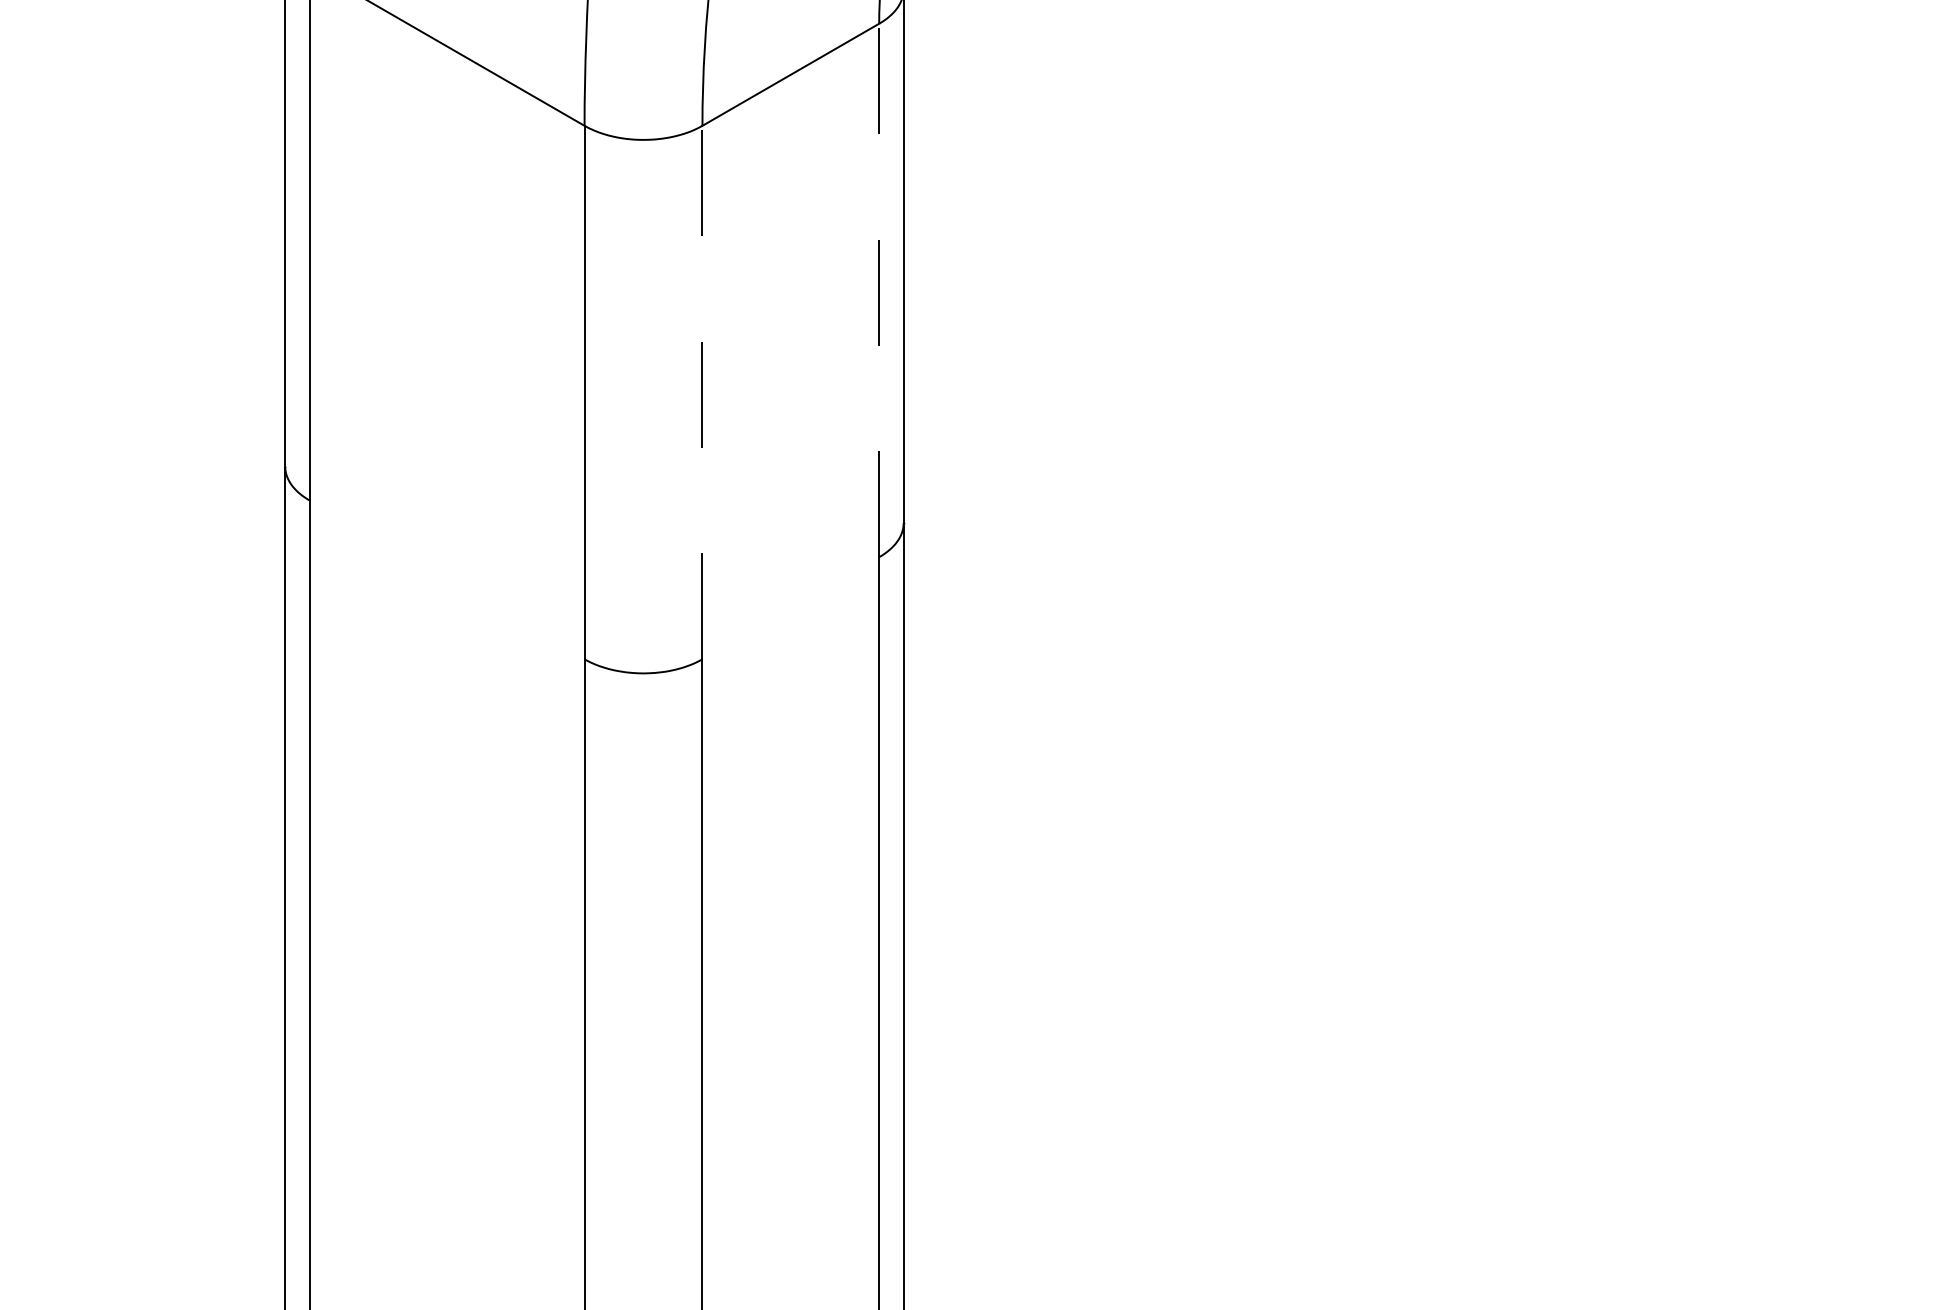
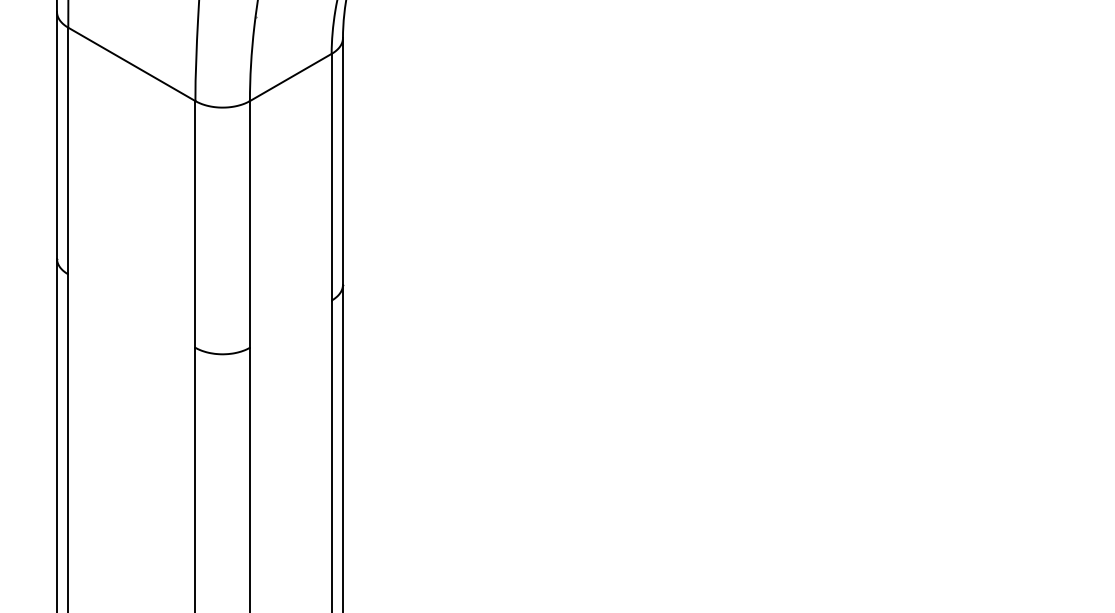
line: (878, 288) -> (331, 176), dashed -> solid
line: (701, 390) -> (249, 223), dashed -> solid

